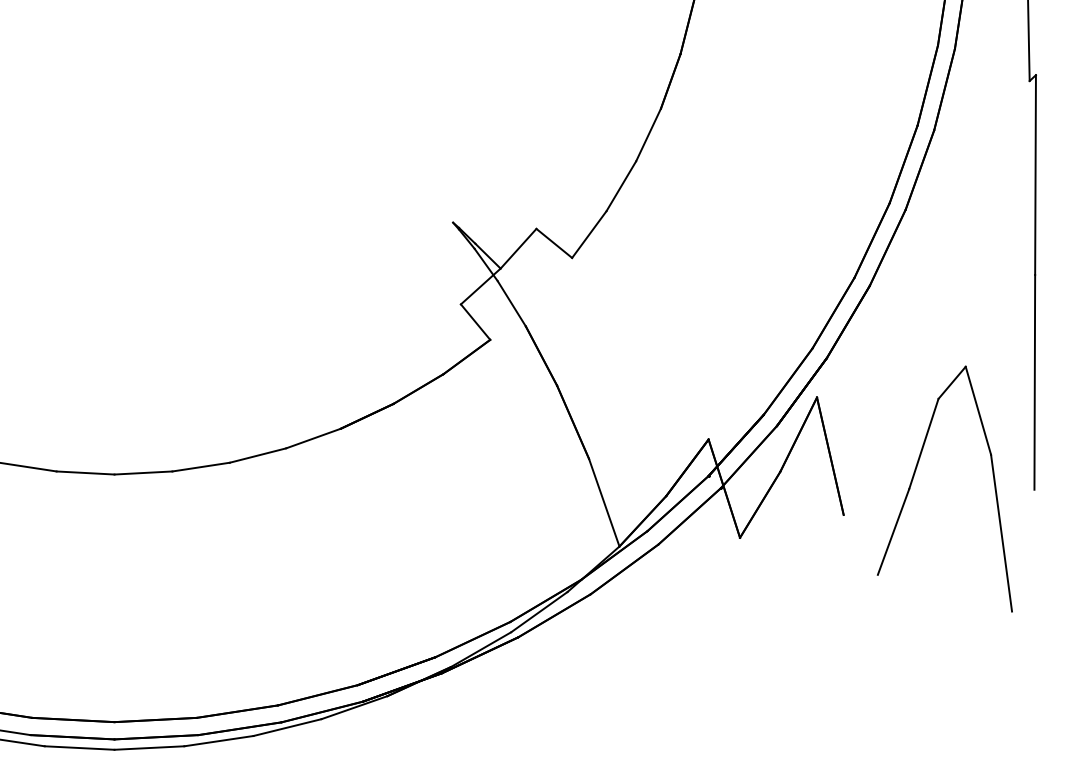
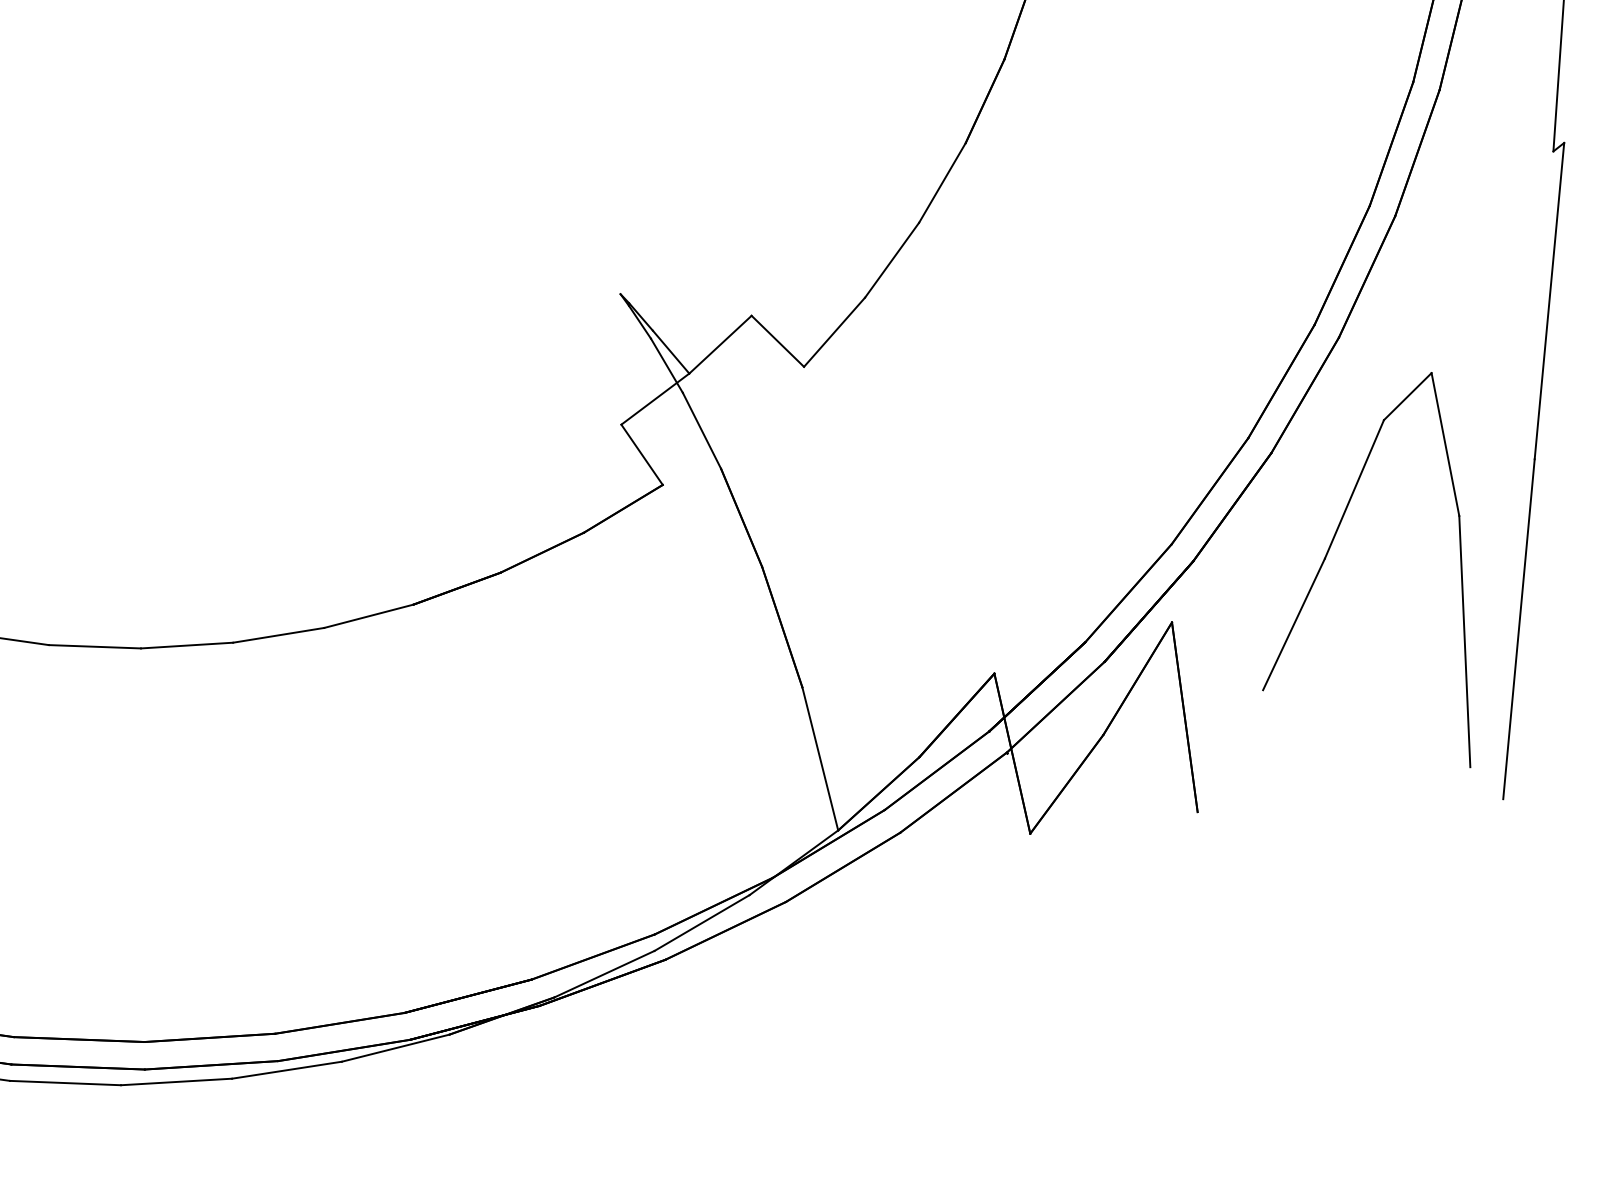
part: (913, 479) -> (1332, 544), moved

